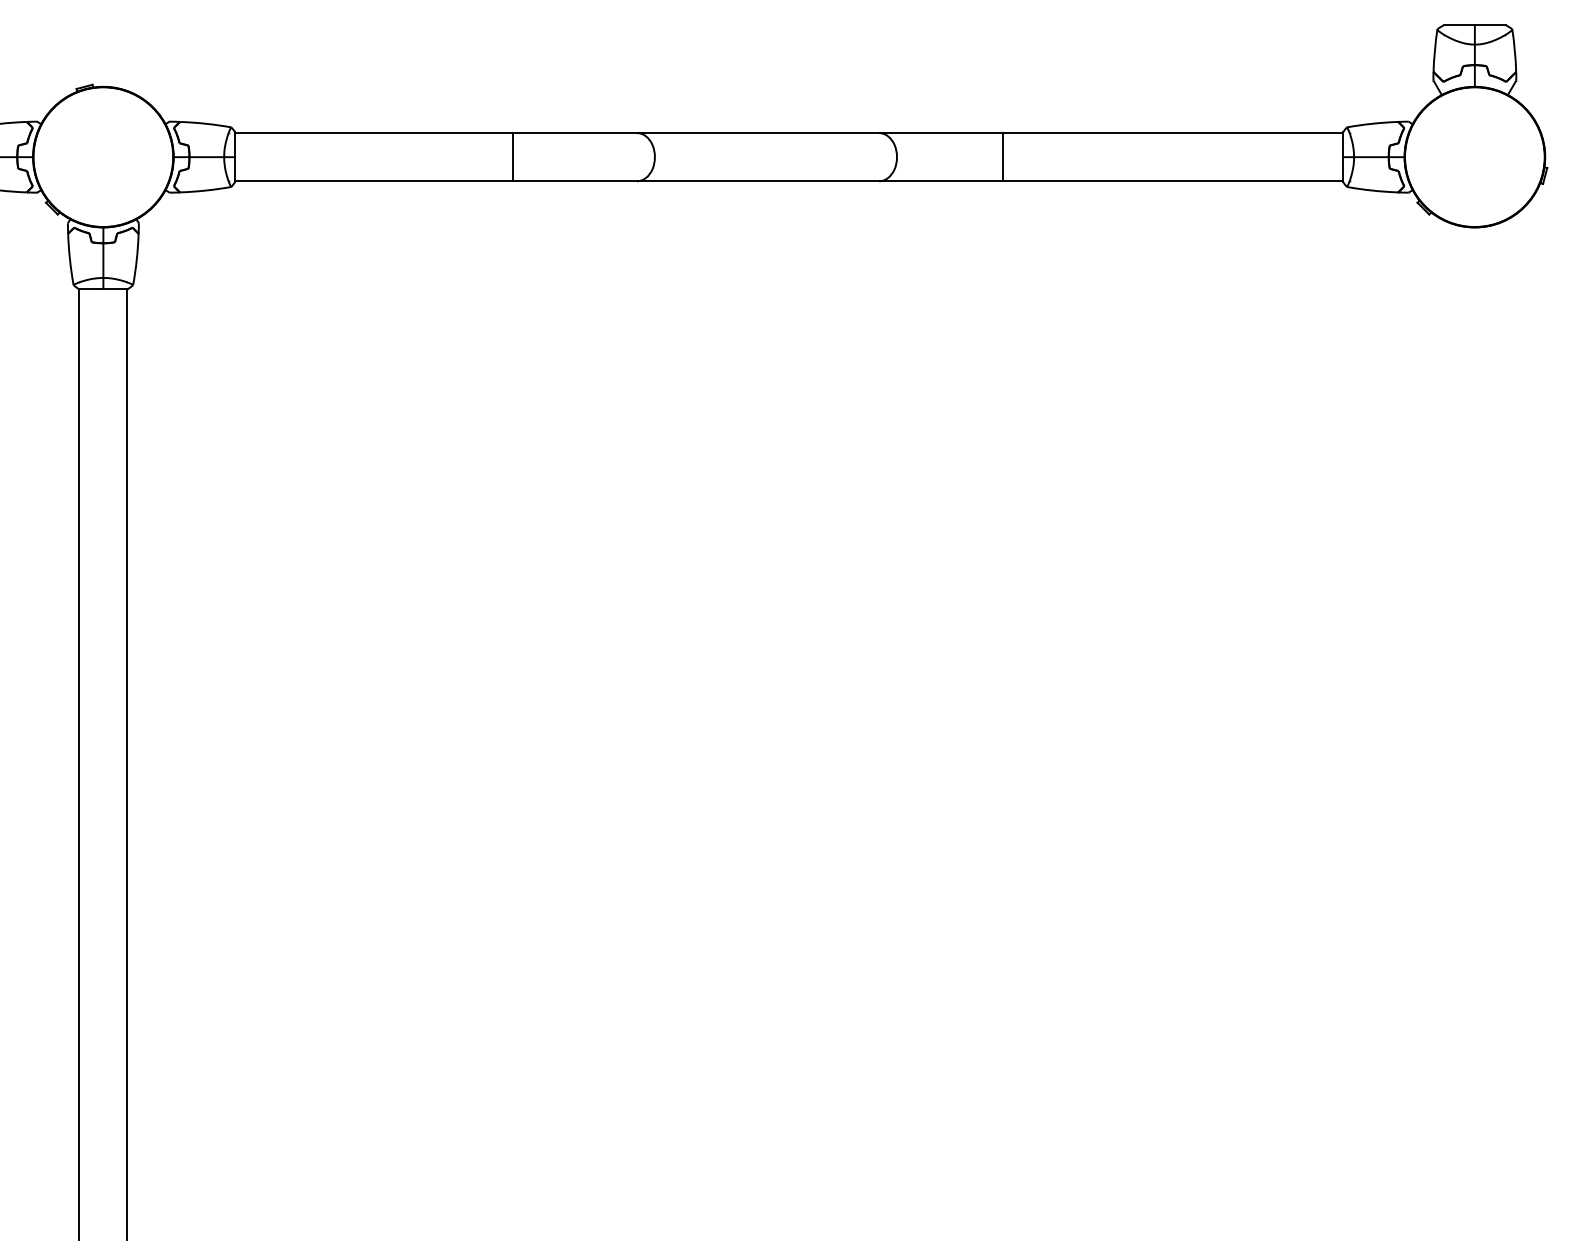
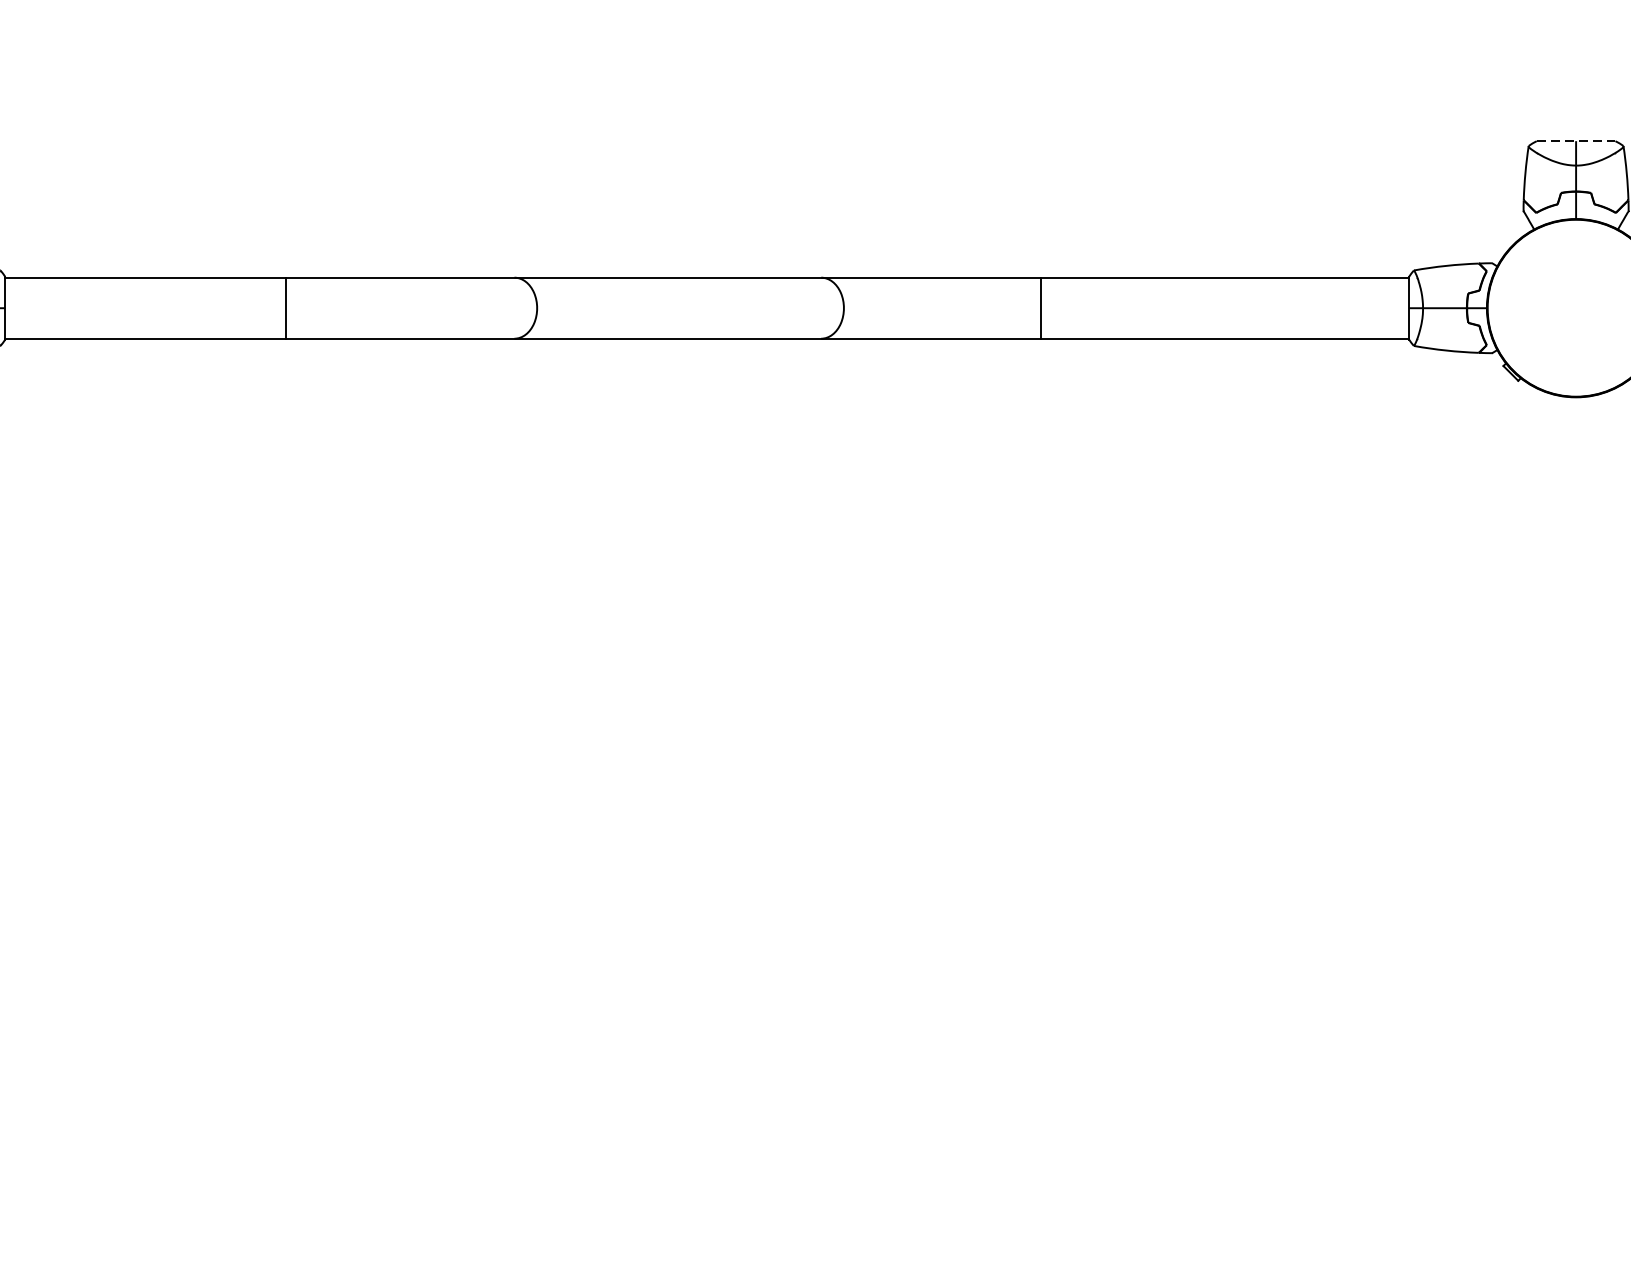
line: (1474, 25) -> (1575, 141), solid -> dashed
line: (513, 157) -> (285, 308), moved
line: (1002, 157) -> (1040, 308), moved

